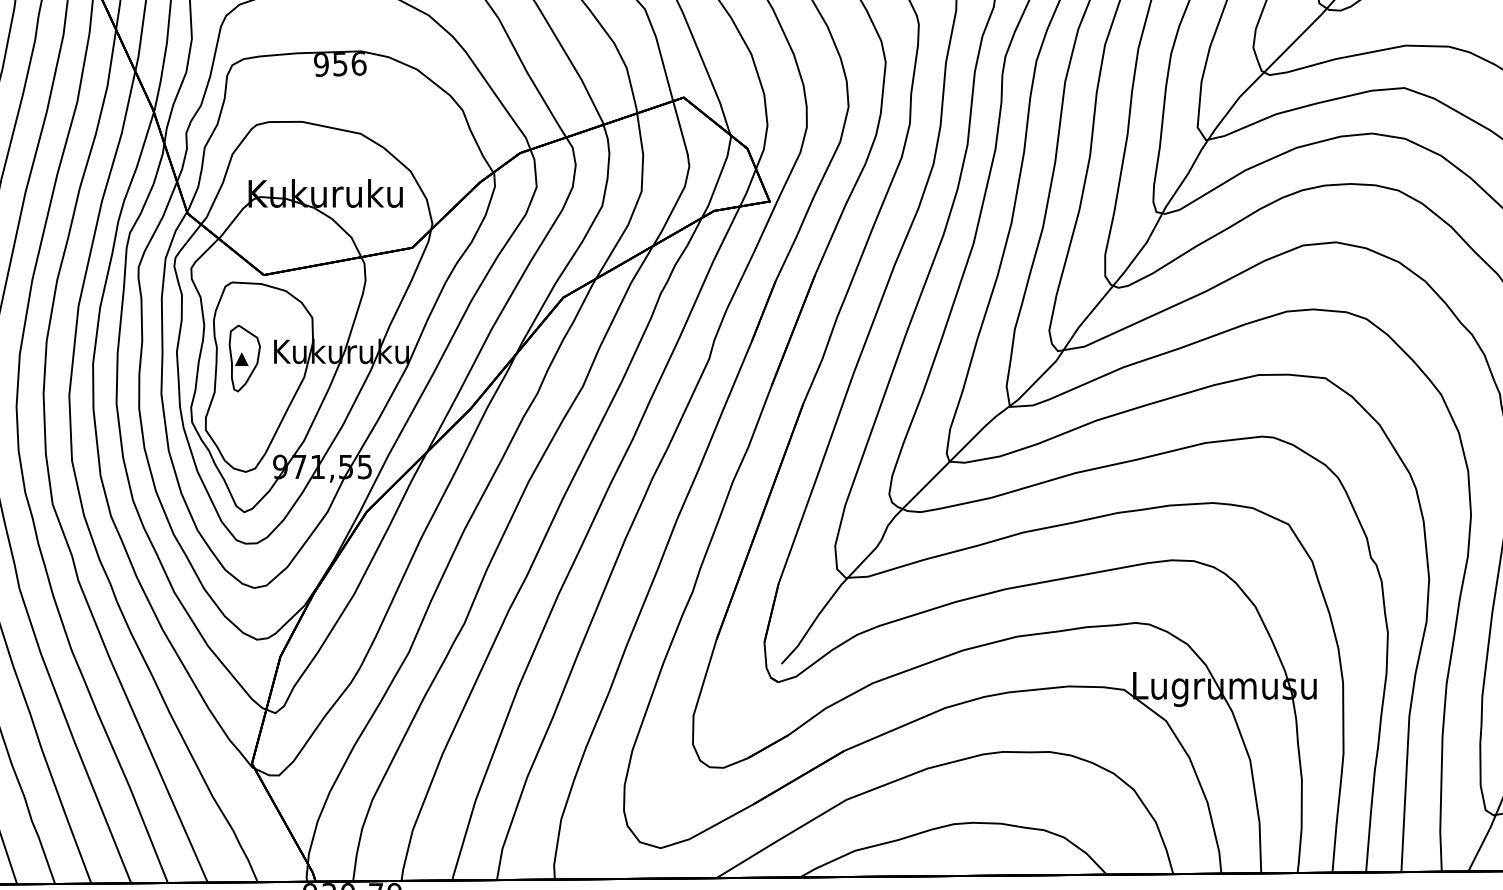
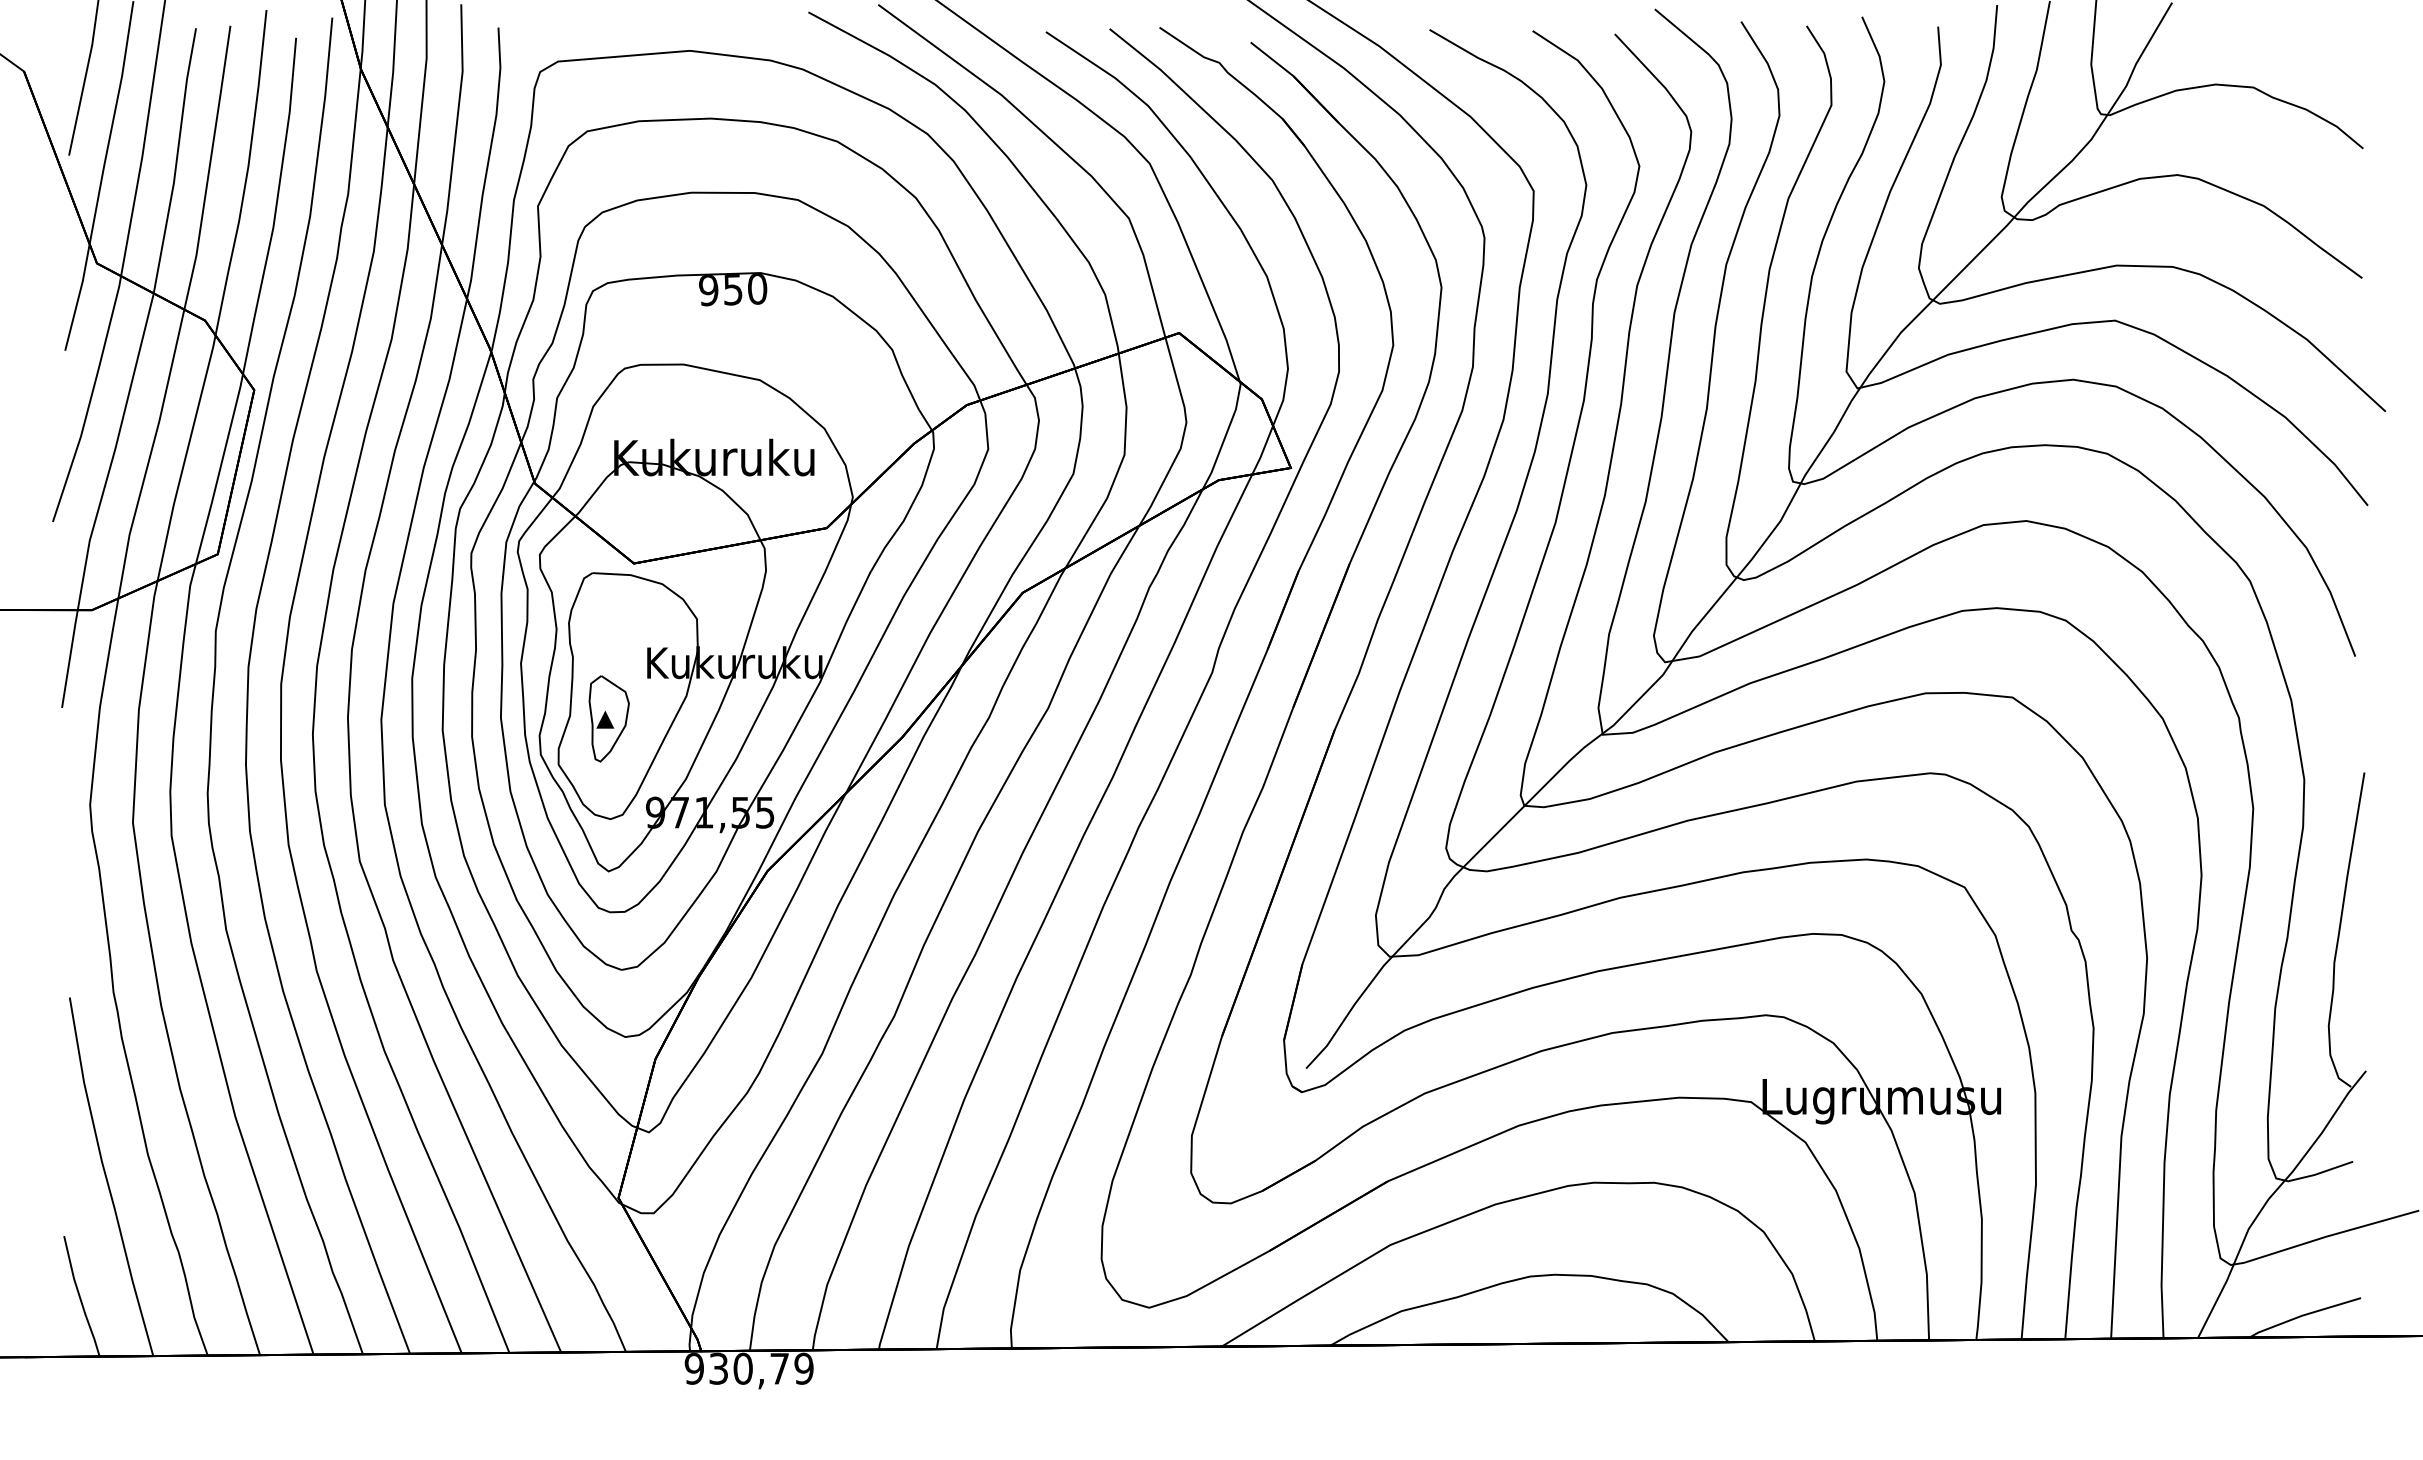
text: (358, 64) -> (757, 289), 956 -> 950
part: (244, 358) -> (608, 718), moved

